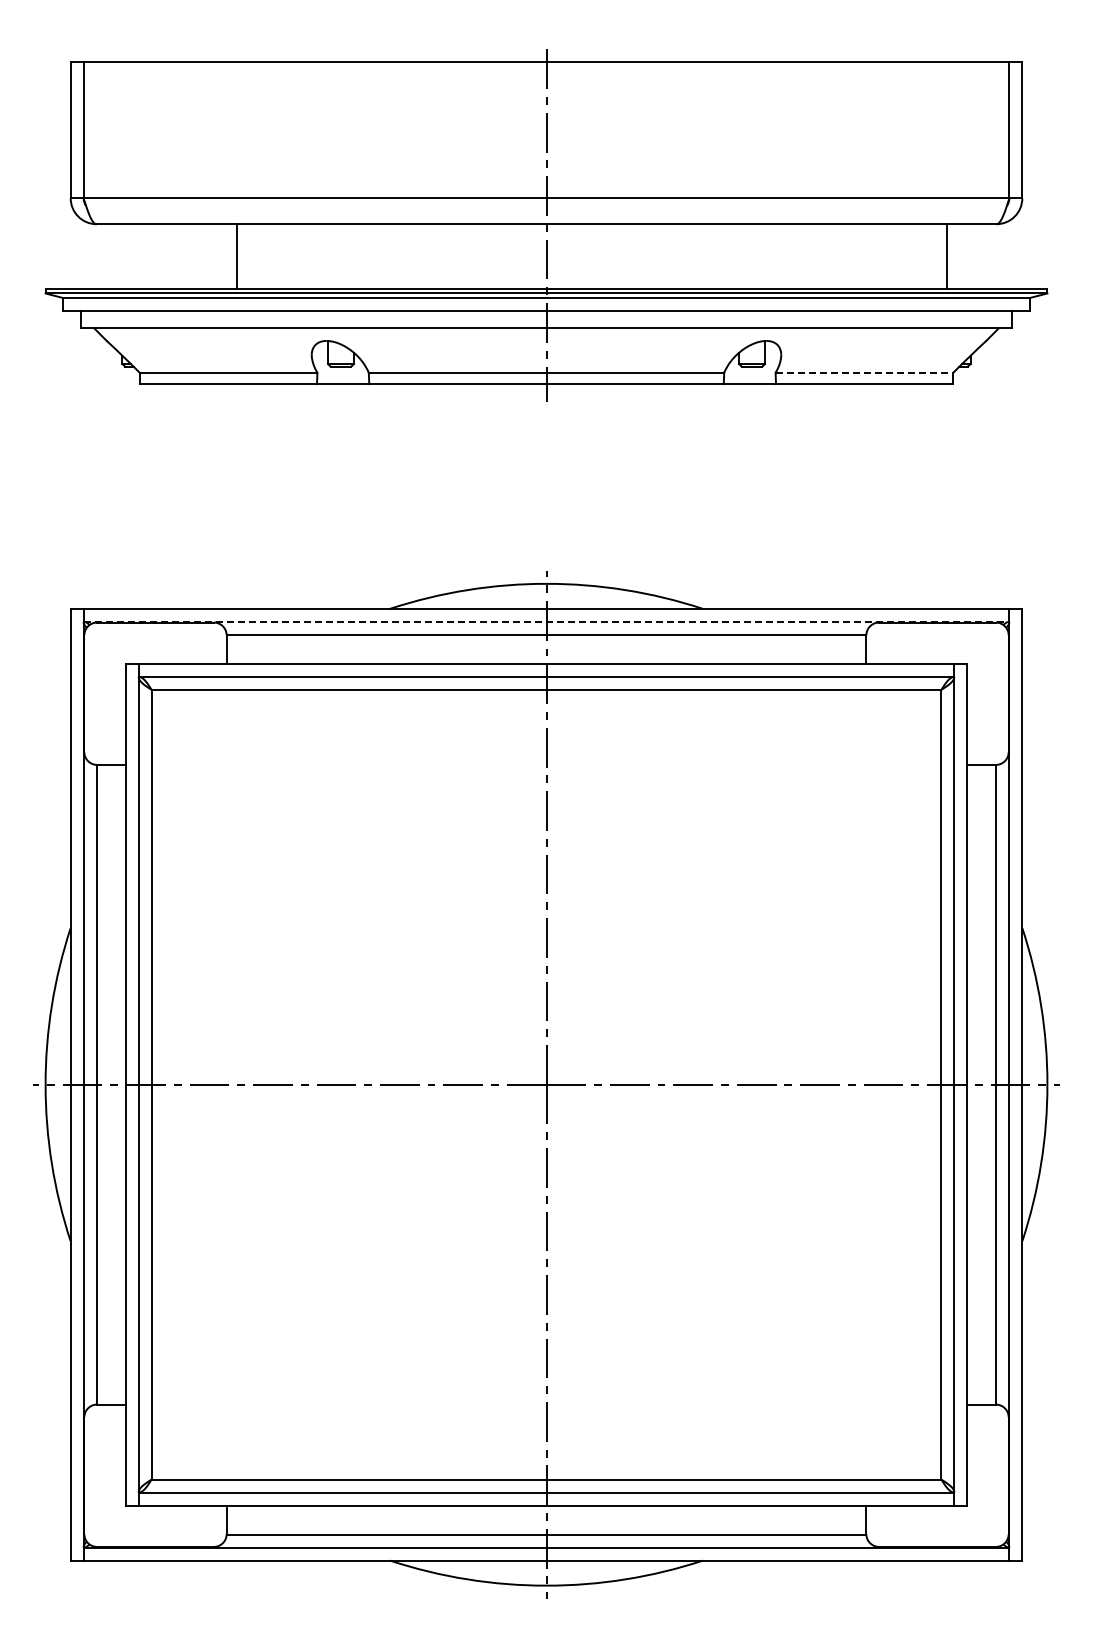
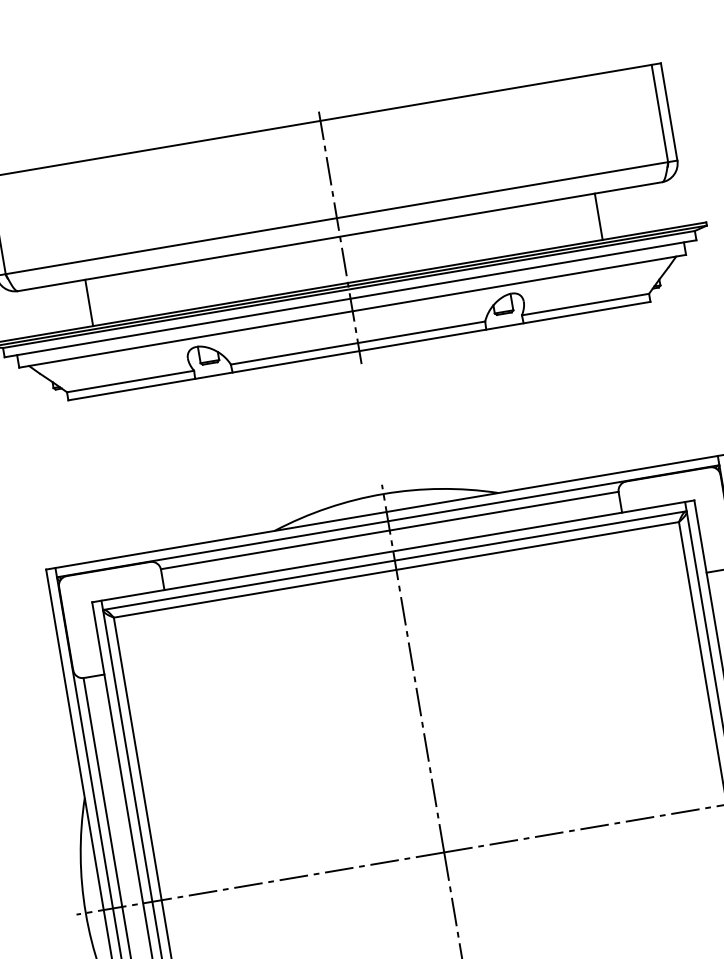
line: (237, 256) -> (89, 302), moved
line: (946, 256) -> (598, 216), moved
line: (864, 372) -> (585, 304), dashed -> solid
line: (546, 621) -> (388, 520), dashed -> solid

